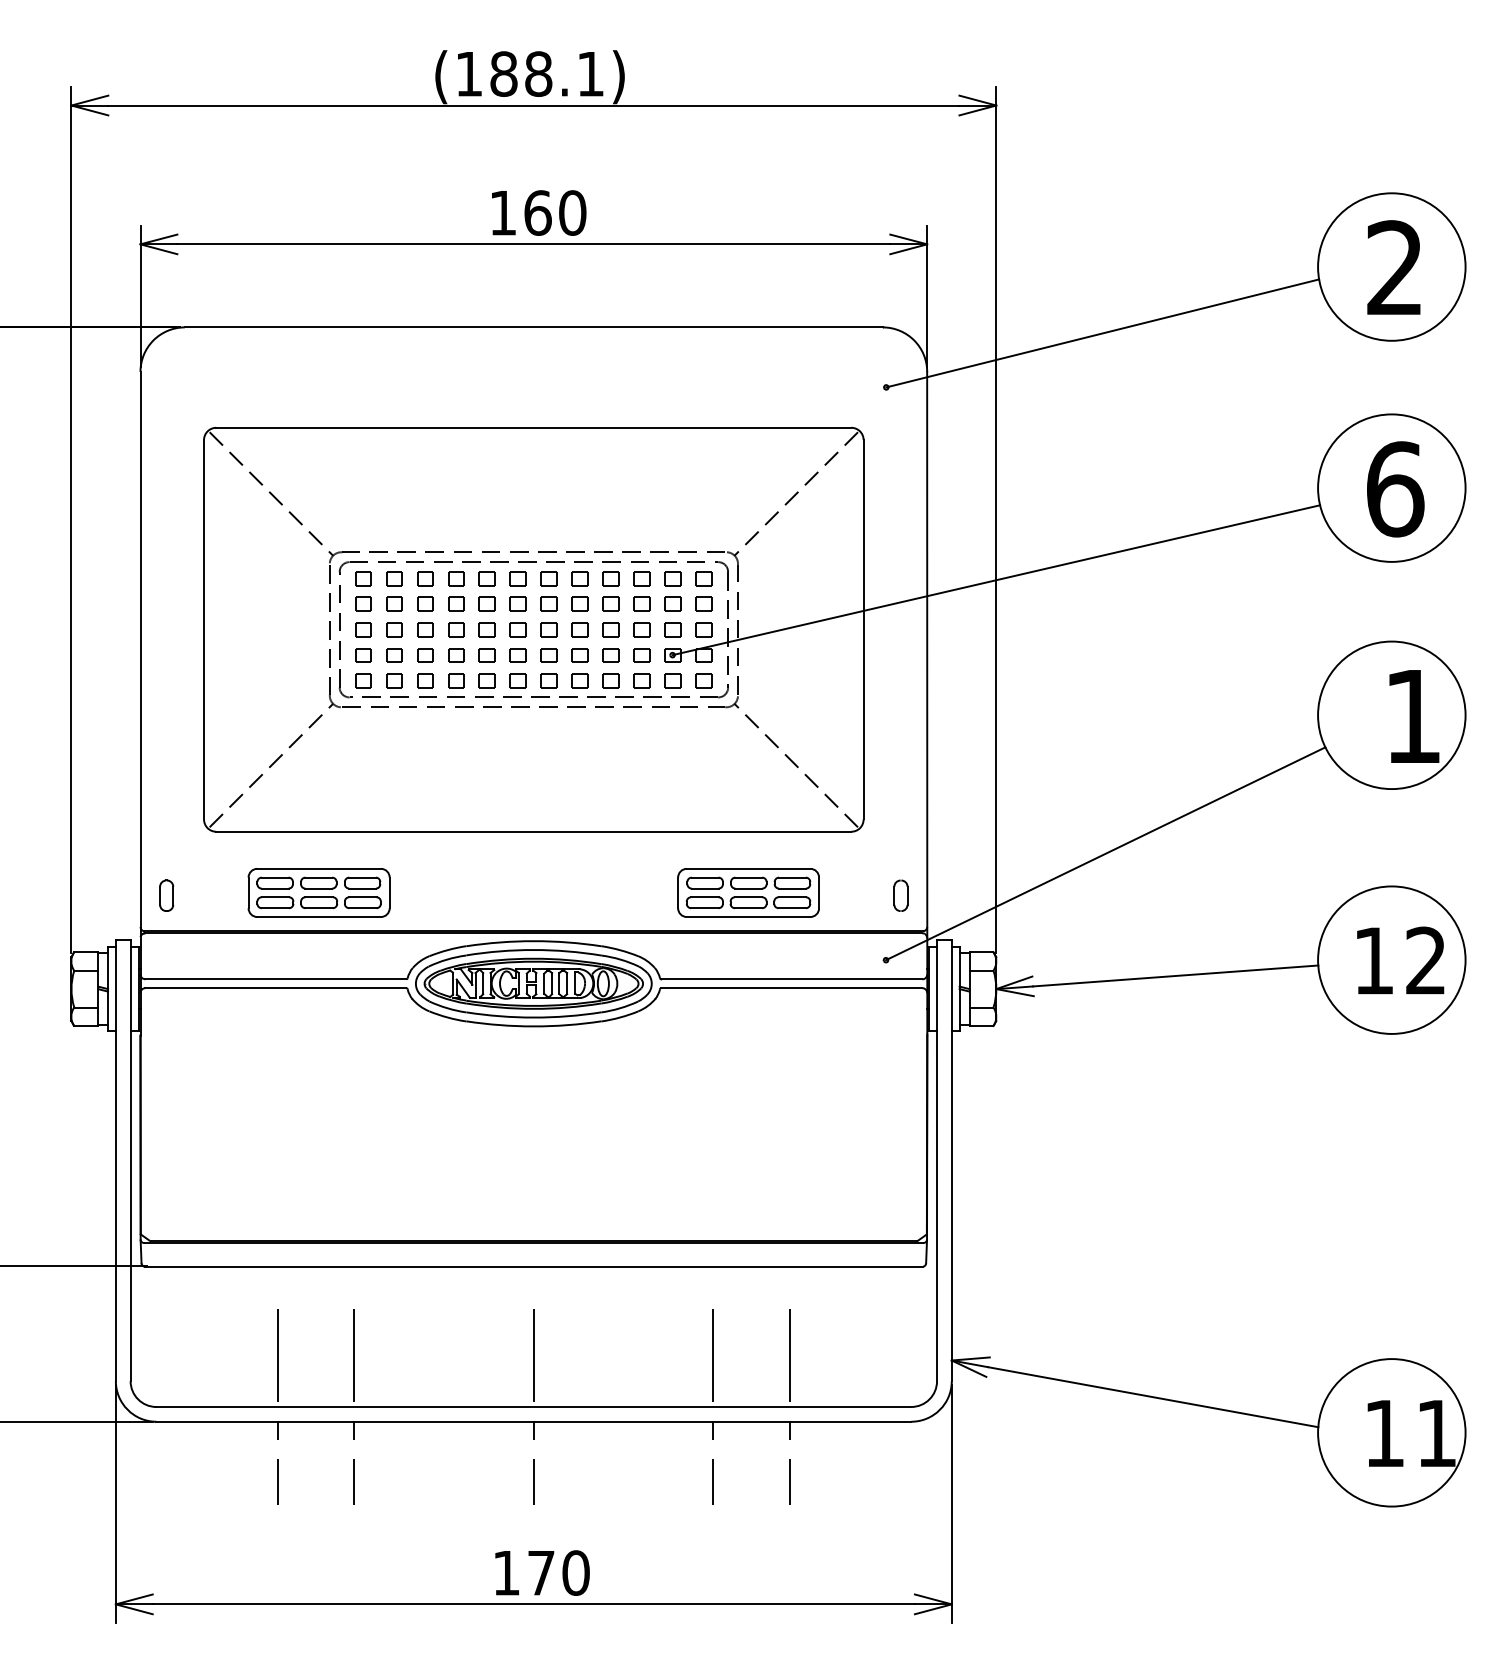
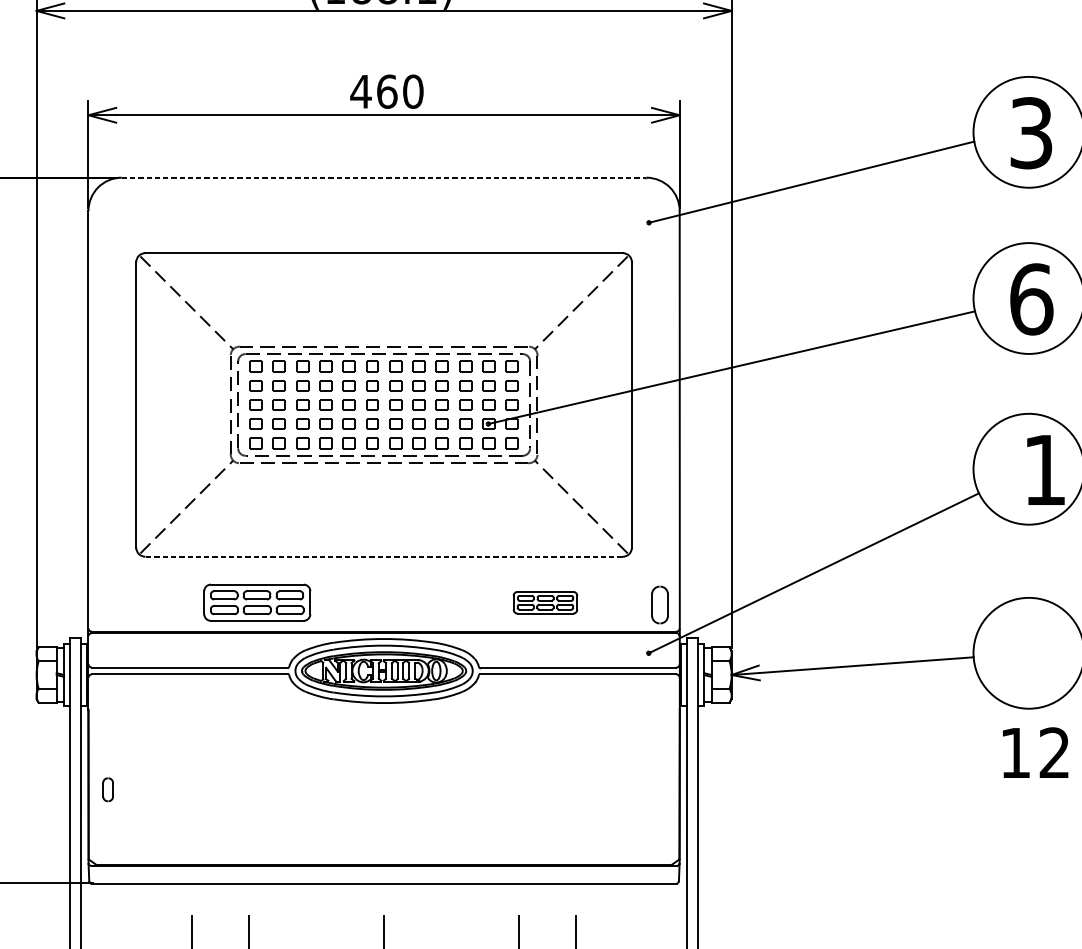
text: (502, 213) -> (360, 92), 160 -> 460
text: (1394, 268) -> (1030, 133), 2 -> 3
line: (534, 327) -> (384, 177), solid -> dashed
line: (533, 831) -> (383, 556), solid -> dashed
part: (318, 892) -> (256, 602), moved
part: (748, 892) -> (545, 602), size x0.6
part: (166, 895) -> (108, 789), moved
part: (900, 895) -> (659, 604), size x1.6
text: (1400, 960) -> (1035, 752), moved

